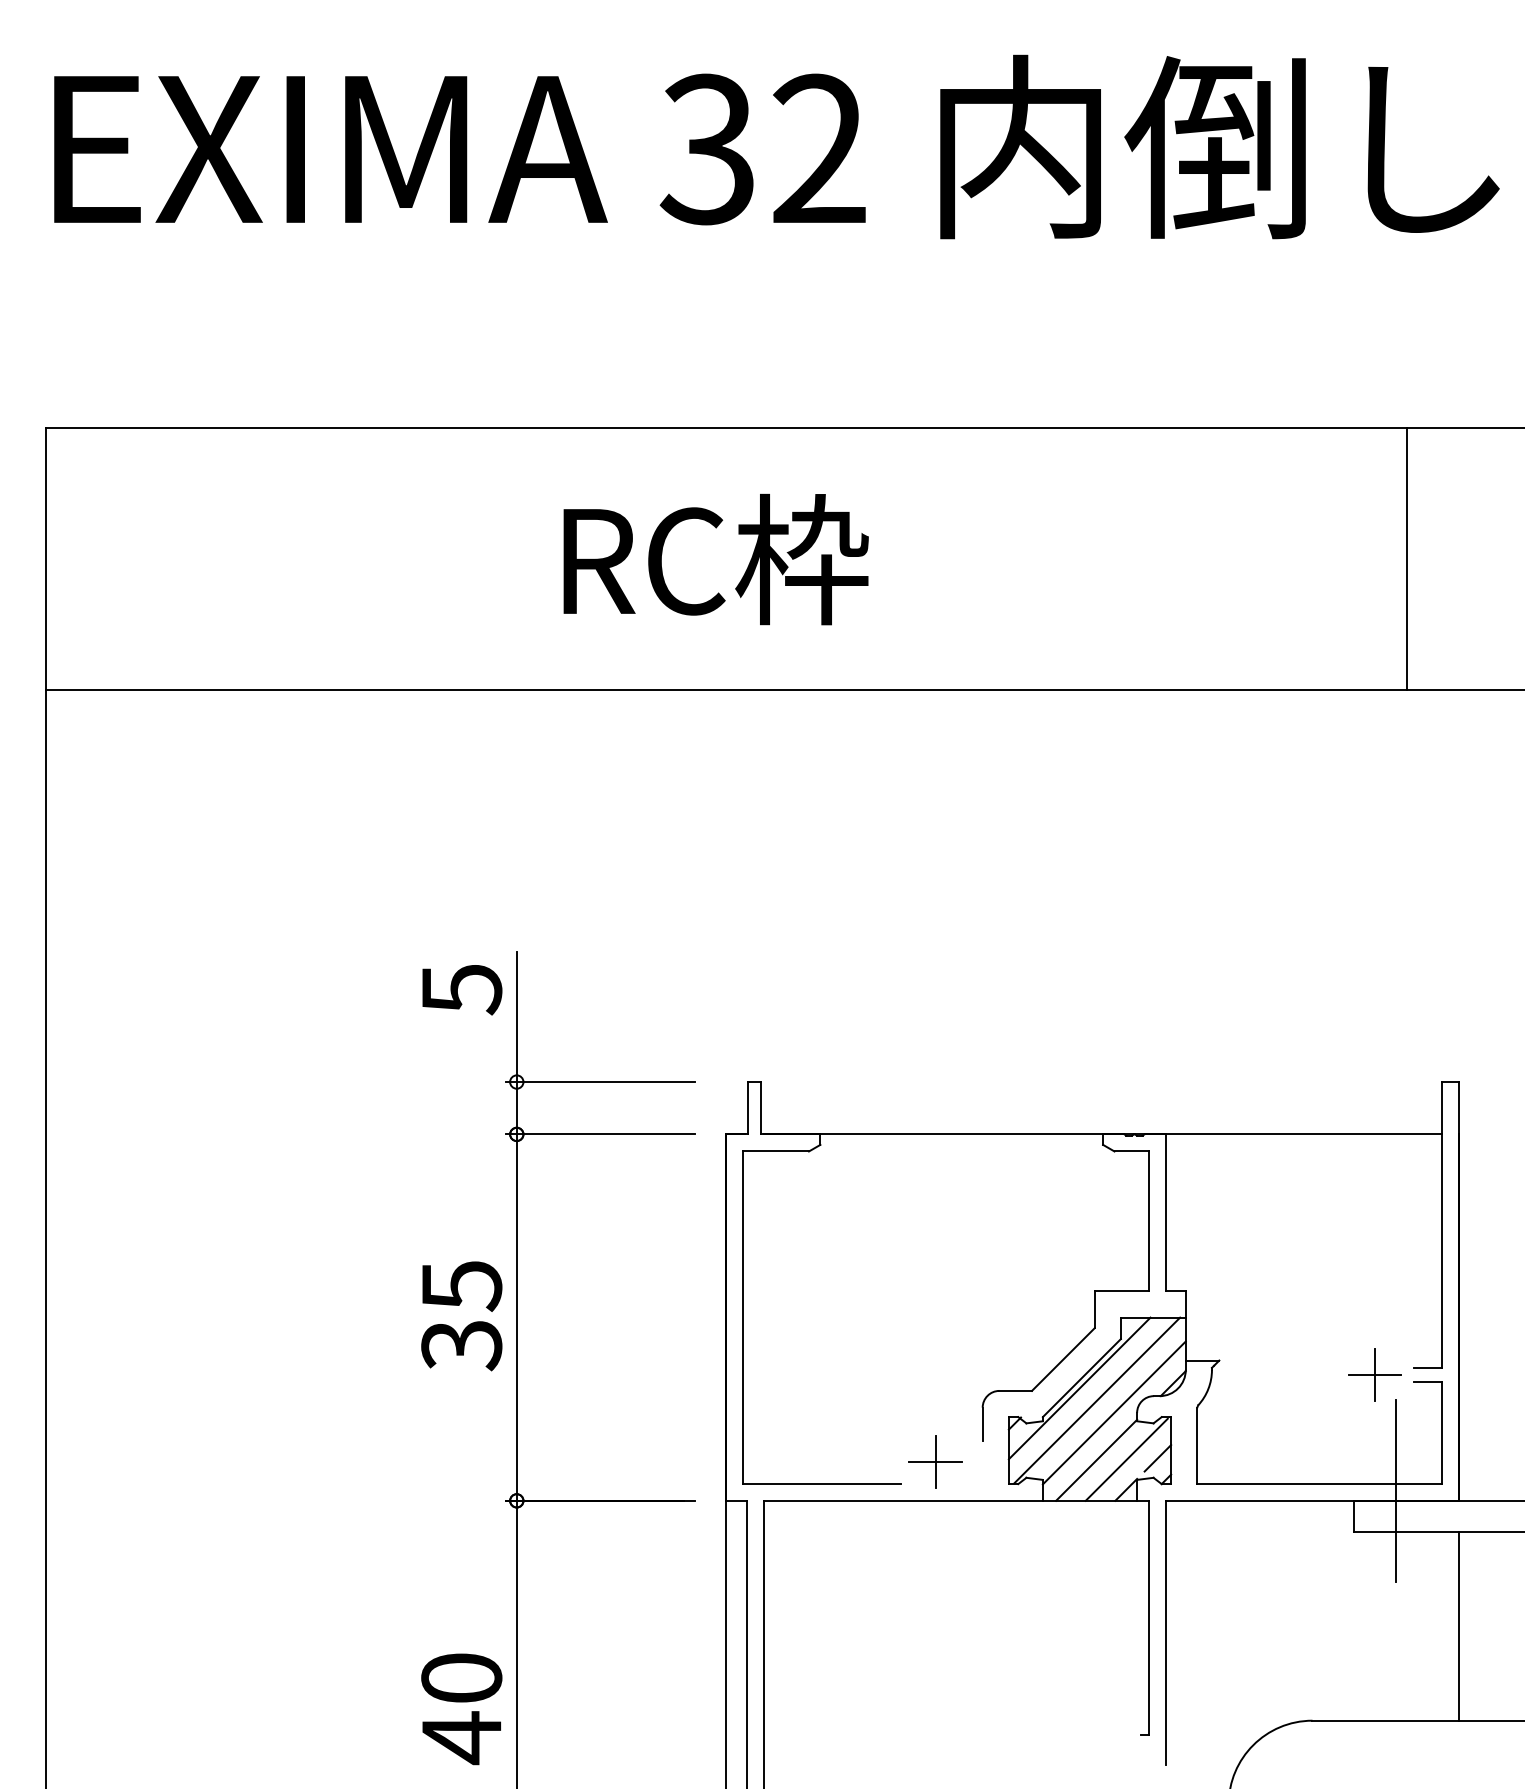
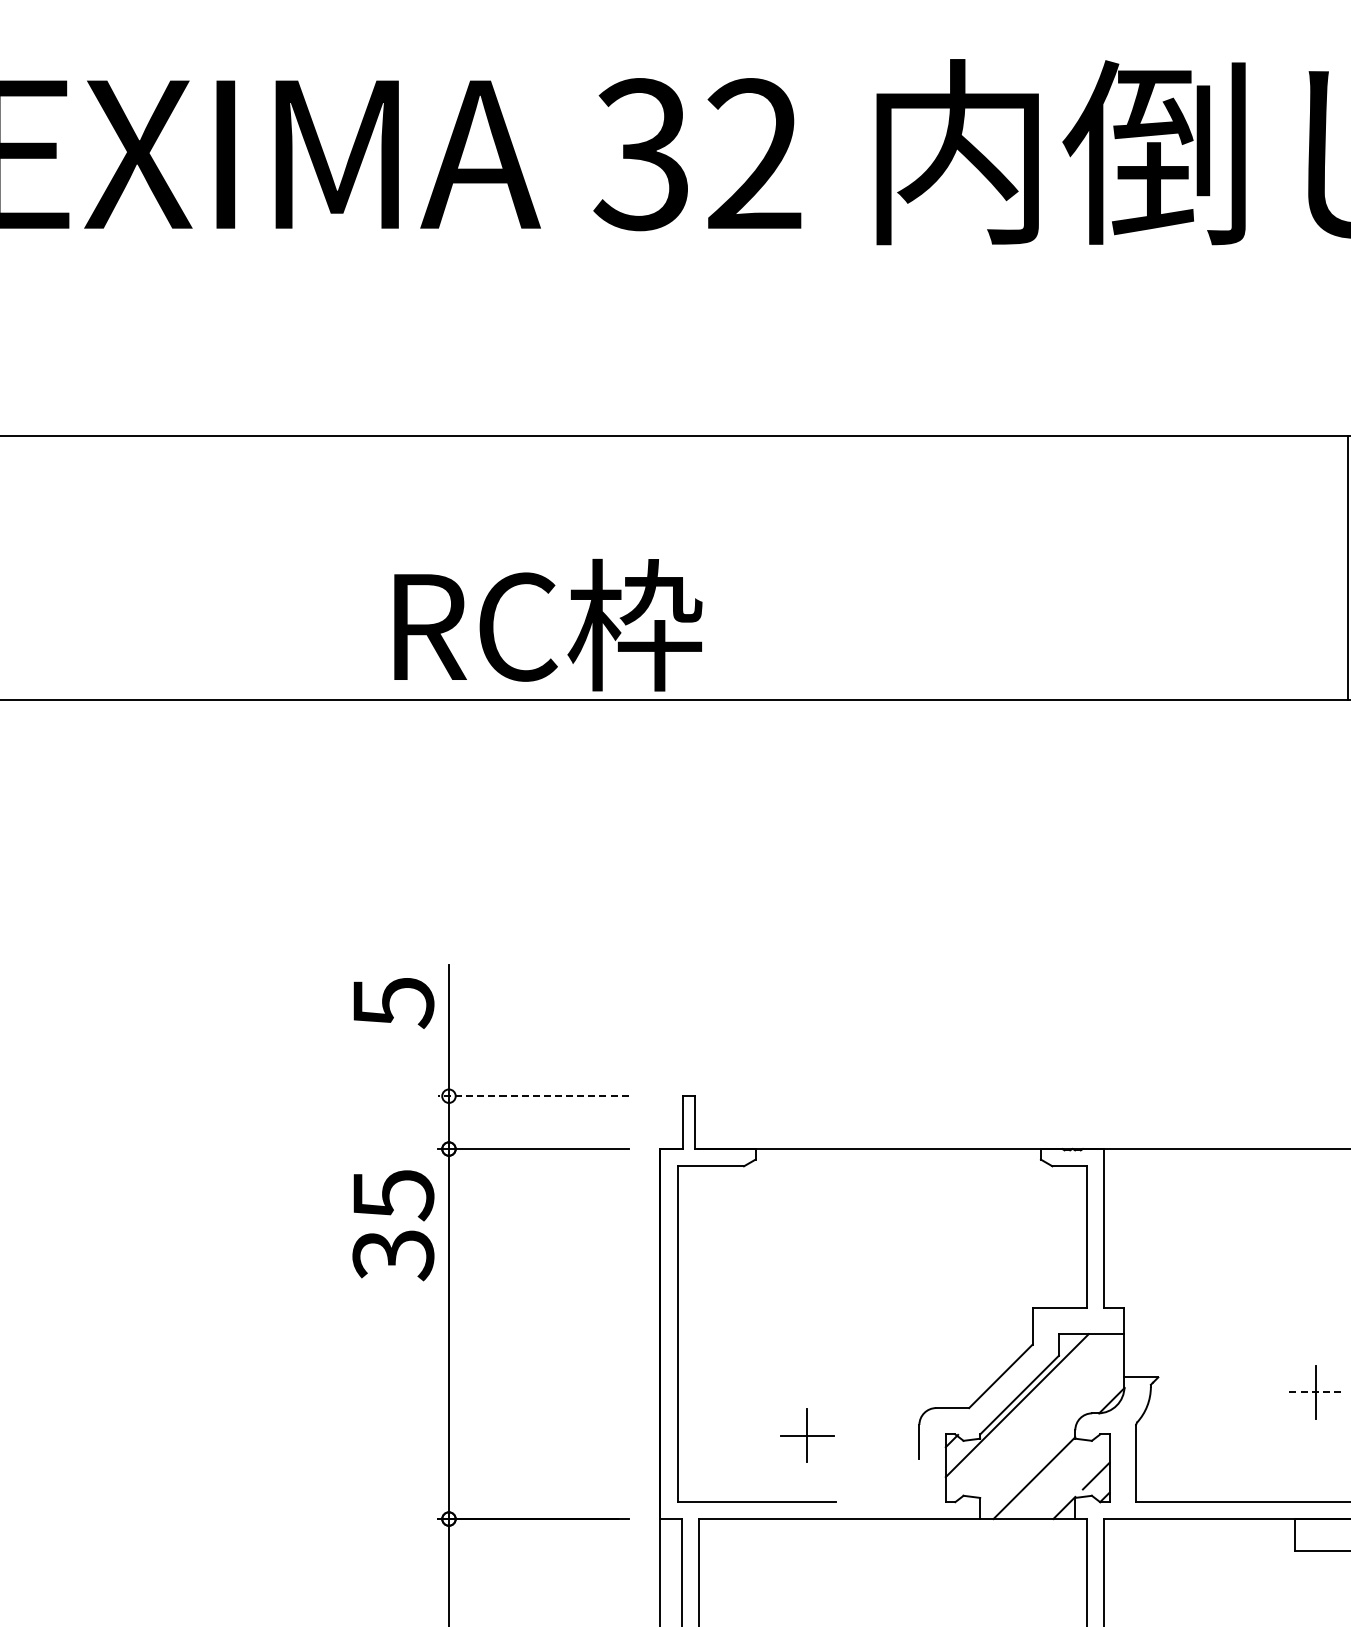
text: (715, 559) -> (547, 625), moved
line: (600, 1082) -> (533, 1096), solid -> dashed
text: (461, 1316) -> (393, 1225), moved
line: (1375, 1375) -> (1316, 1392), solid -> dashed
line: (1097, 1400) -> (1035, 1417), removed
line: (1113, 1412) -> (1051, 1429), removed
line: (1126, 1459) -> (1064, 1477), removed
part: (935, 1461) -> (807, 1434), moved
line: (1396, 1491) -> (1337, 1509), removed

